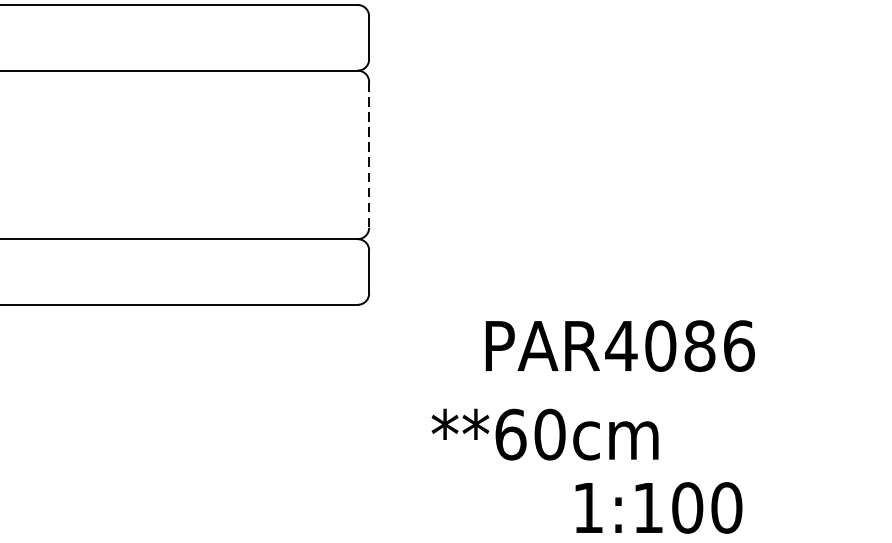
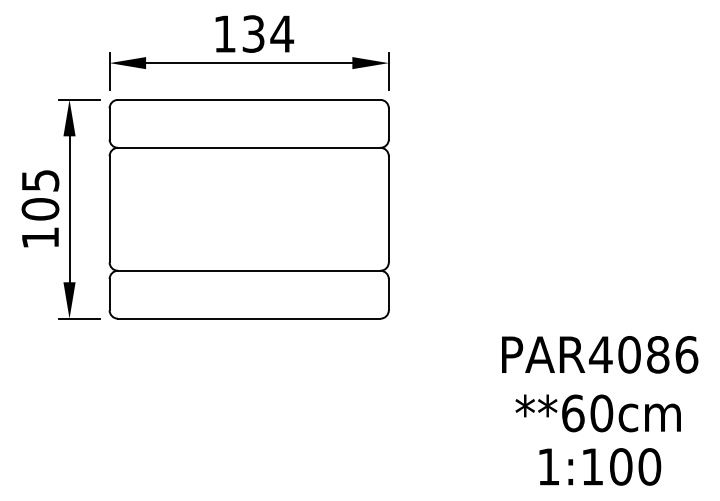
line: (368, 155) -> (388, 209), dashed -> solid
text: (620, 345) -> (600, 354), moved
text: (544, 434) -> (597, 413), moved

